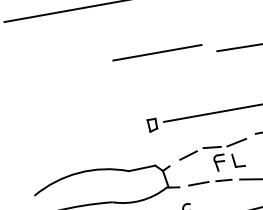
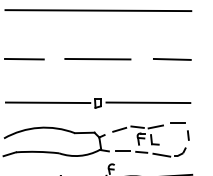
line: (156, 53) -> (97, 59), moved
line: (42, 82) -> (24, 58), added
line: (84, 136) -> (47, 102), added

